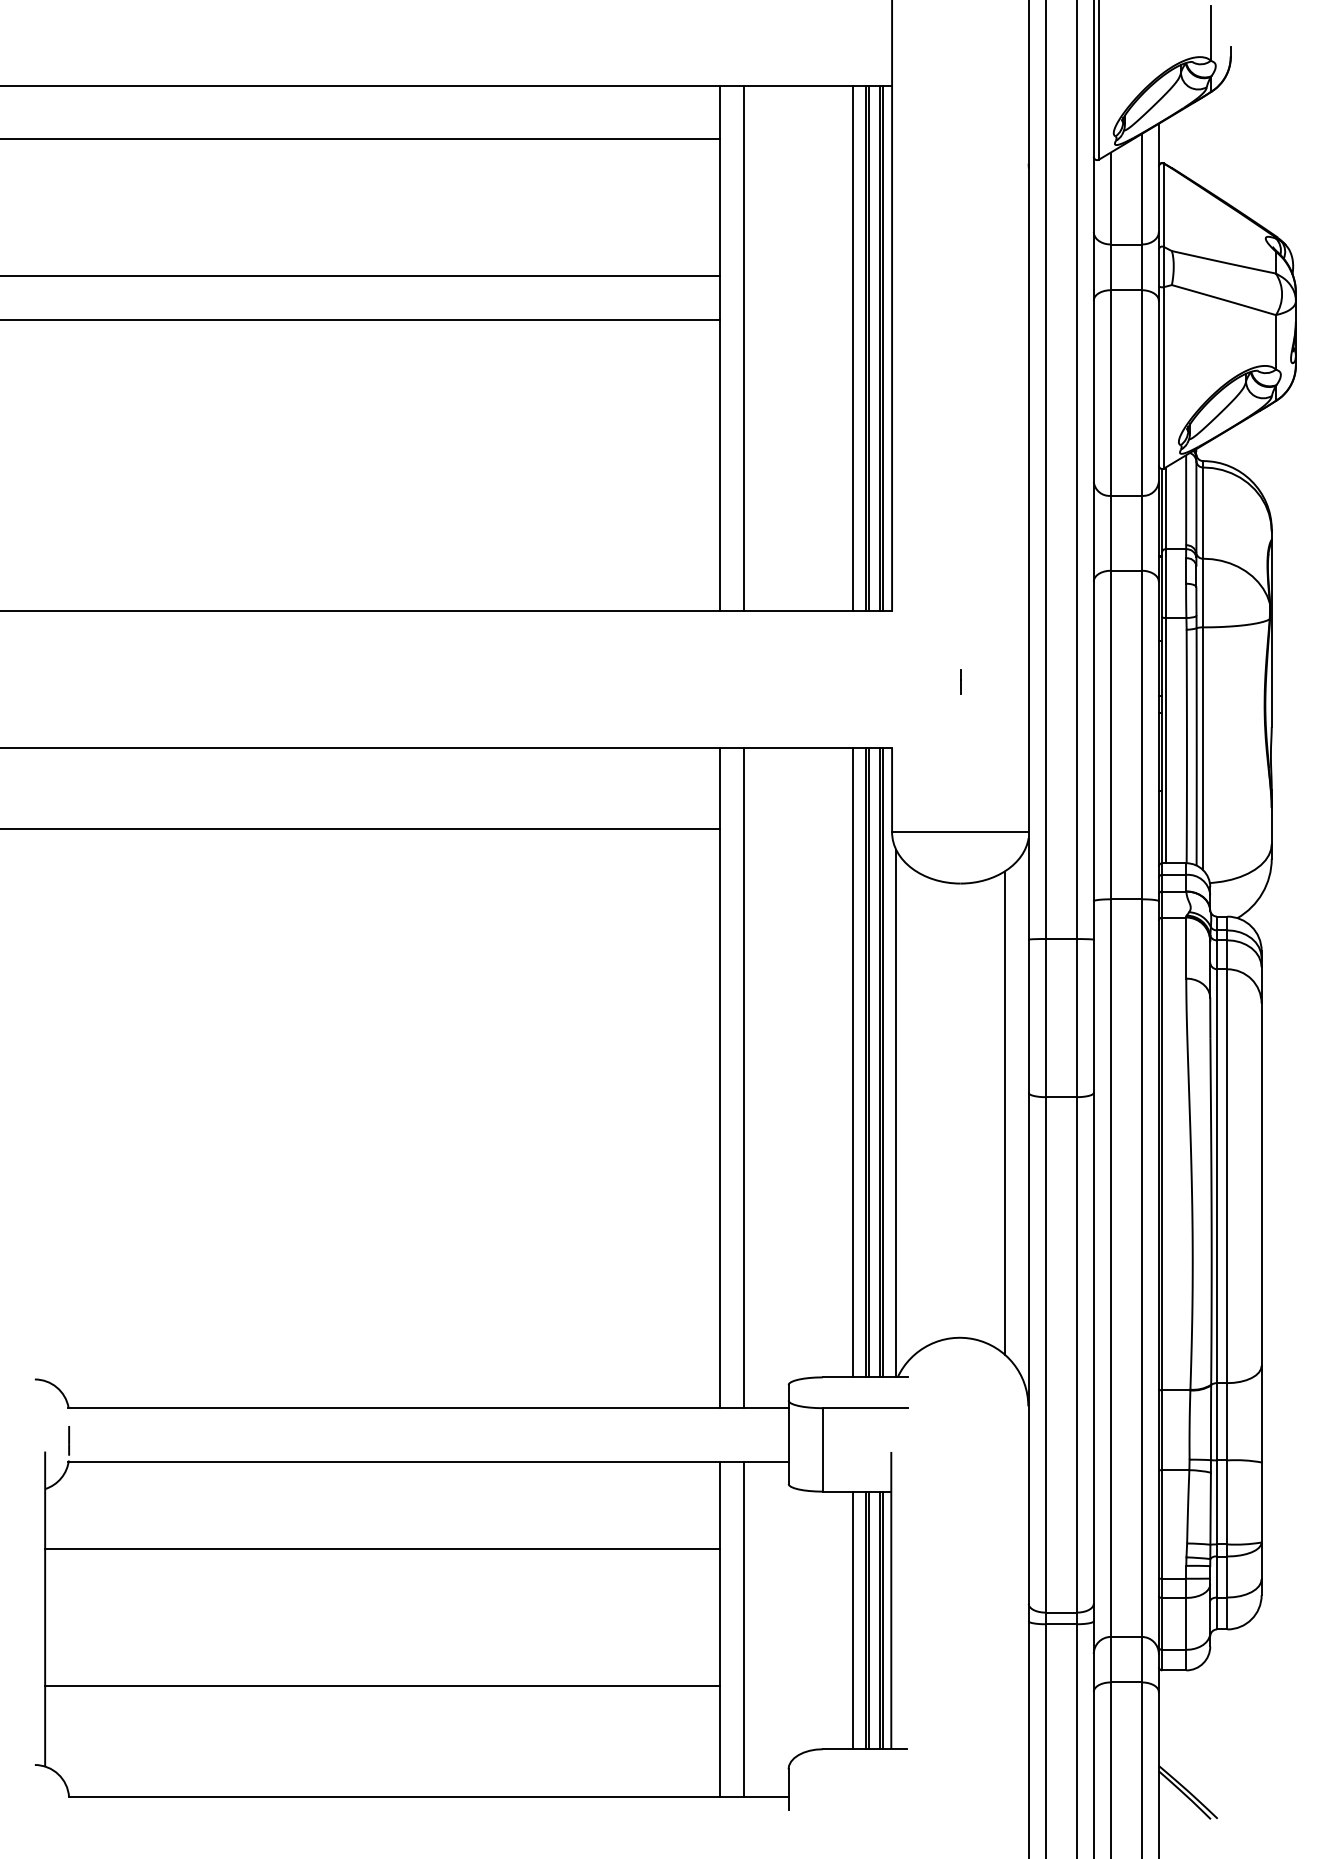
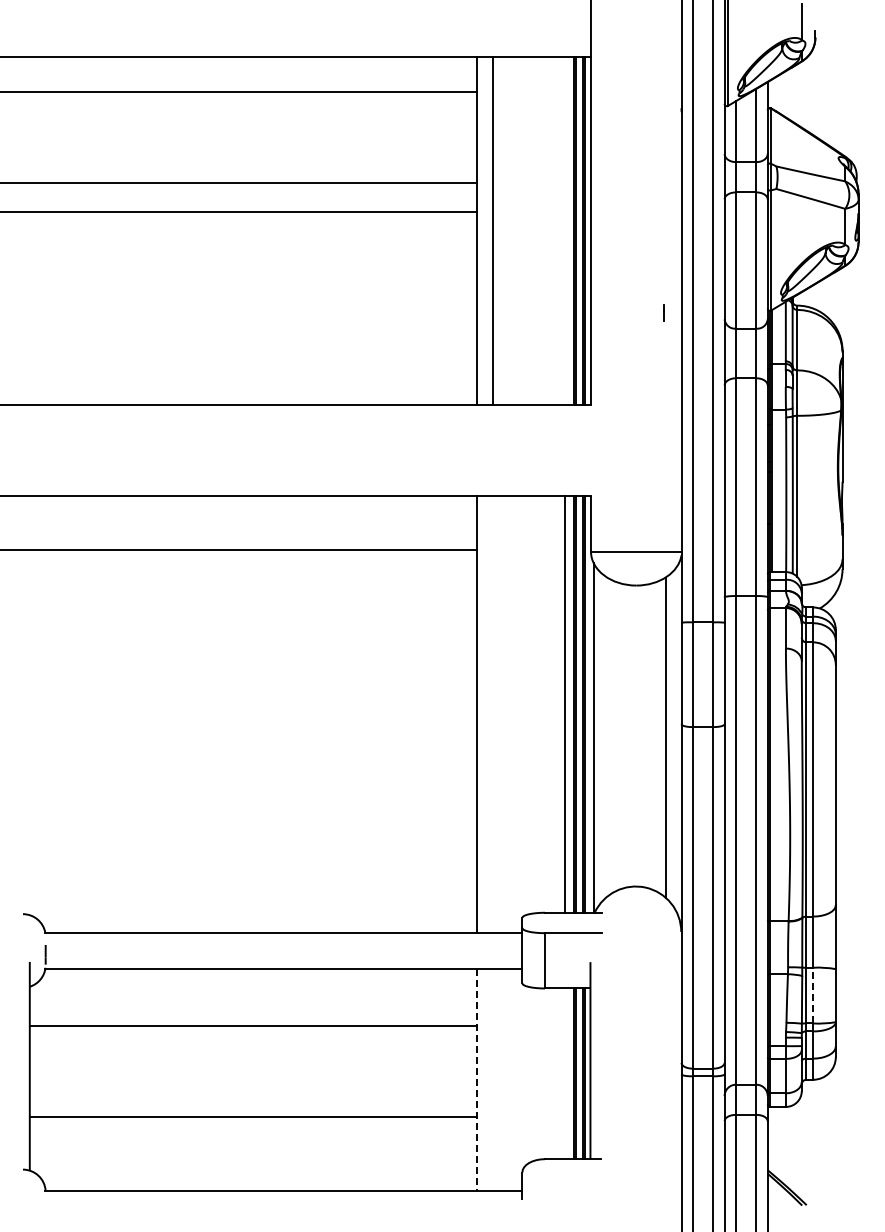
line: (852, 347) -> (564, 230), removed
line: (959, 681) -> (663, 312), moved
line: (744, 1076) -> (493, 713), removed
line: (1227, 1502) -> (813, 995), solid -> dashed
line: (852, 1619) -> (564, 1073), removed
line: (744, 1629) -> (493, 1079), removed
line: (720, 1630) -> (477, 1080), solid -> dashed

